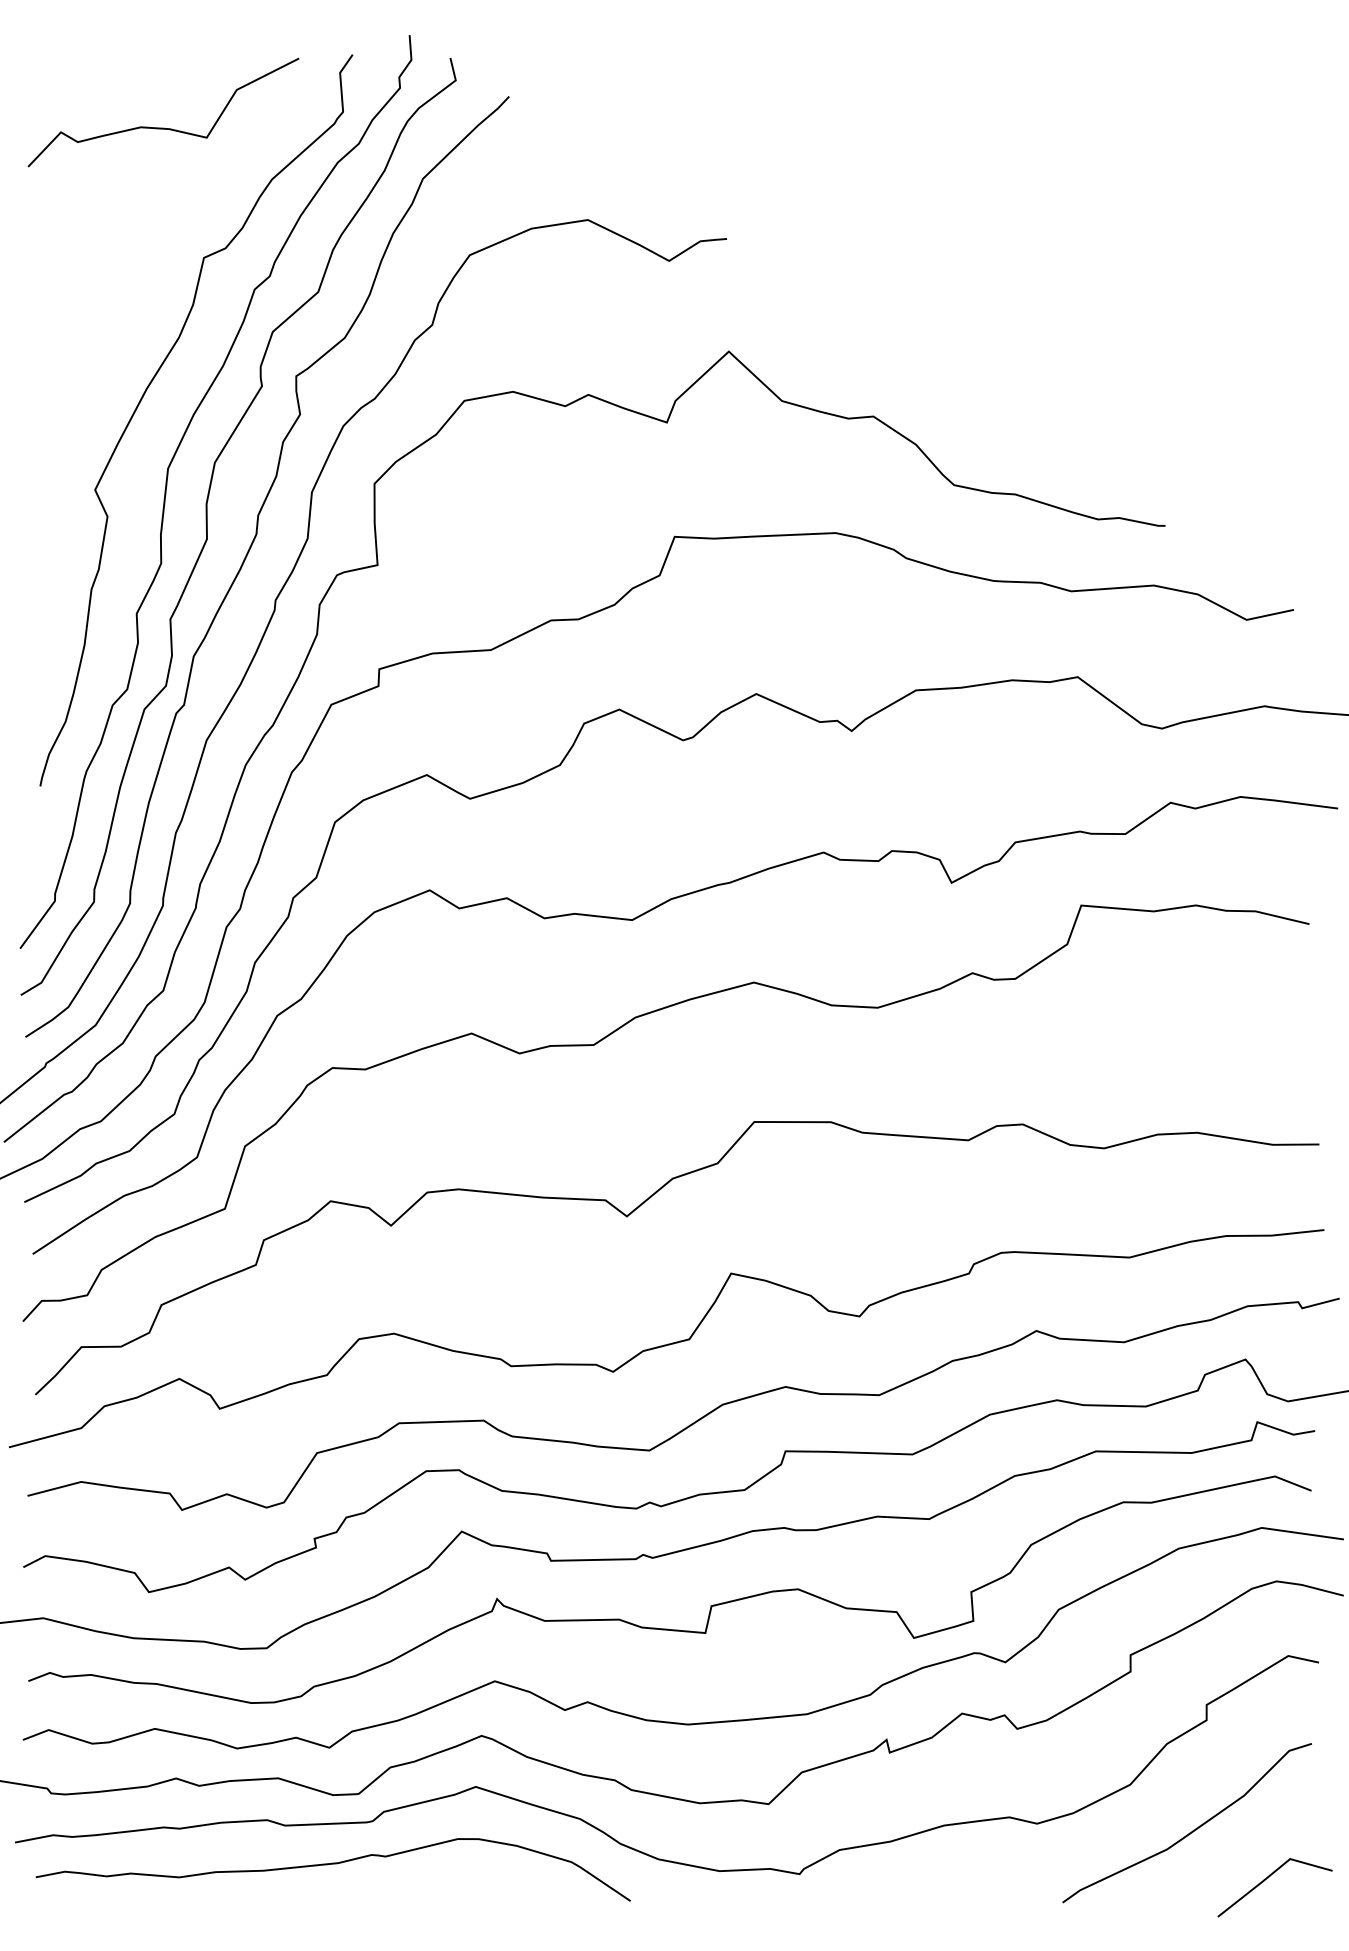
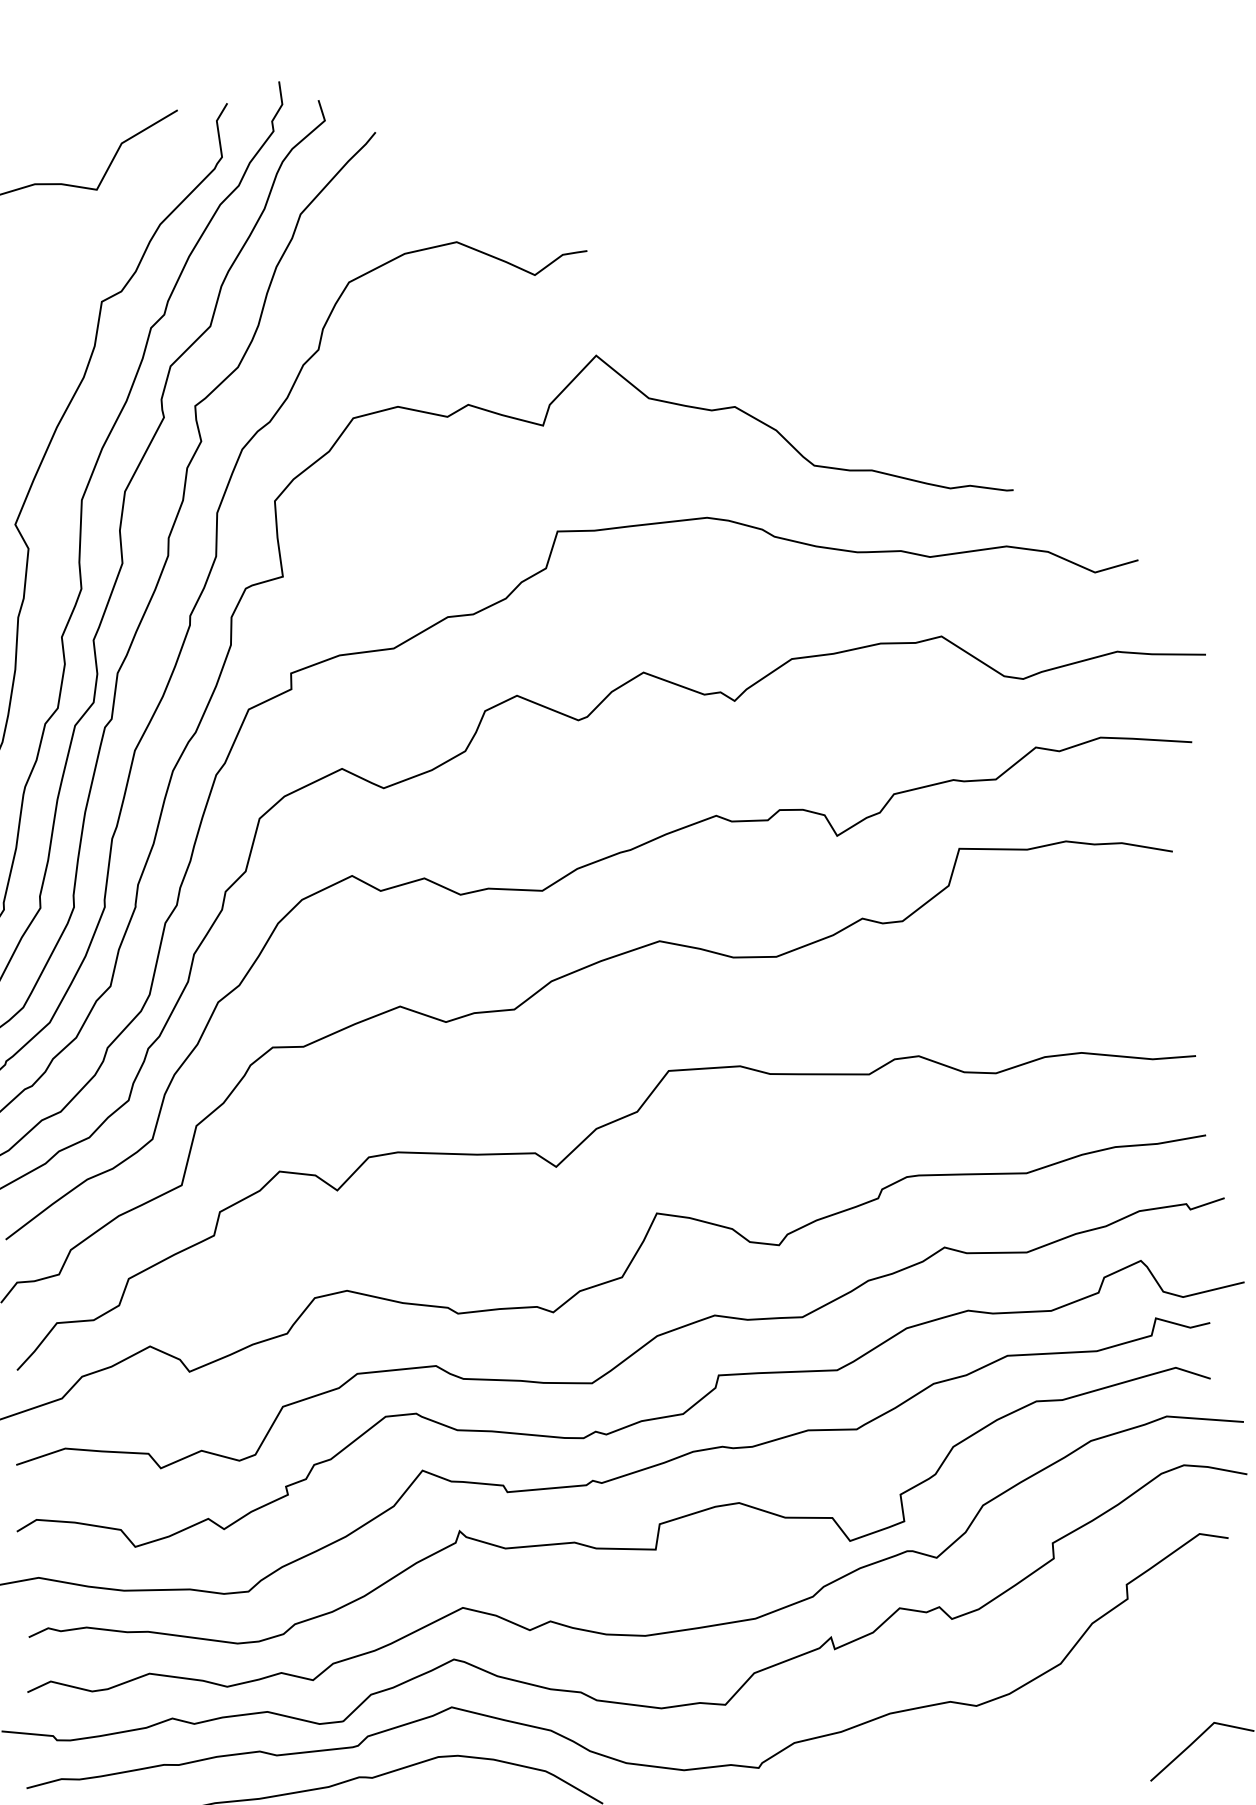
curve: (1192, 1830) -> (1121, 1702), removed

